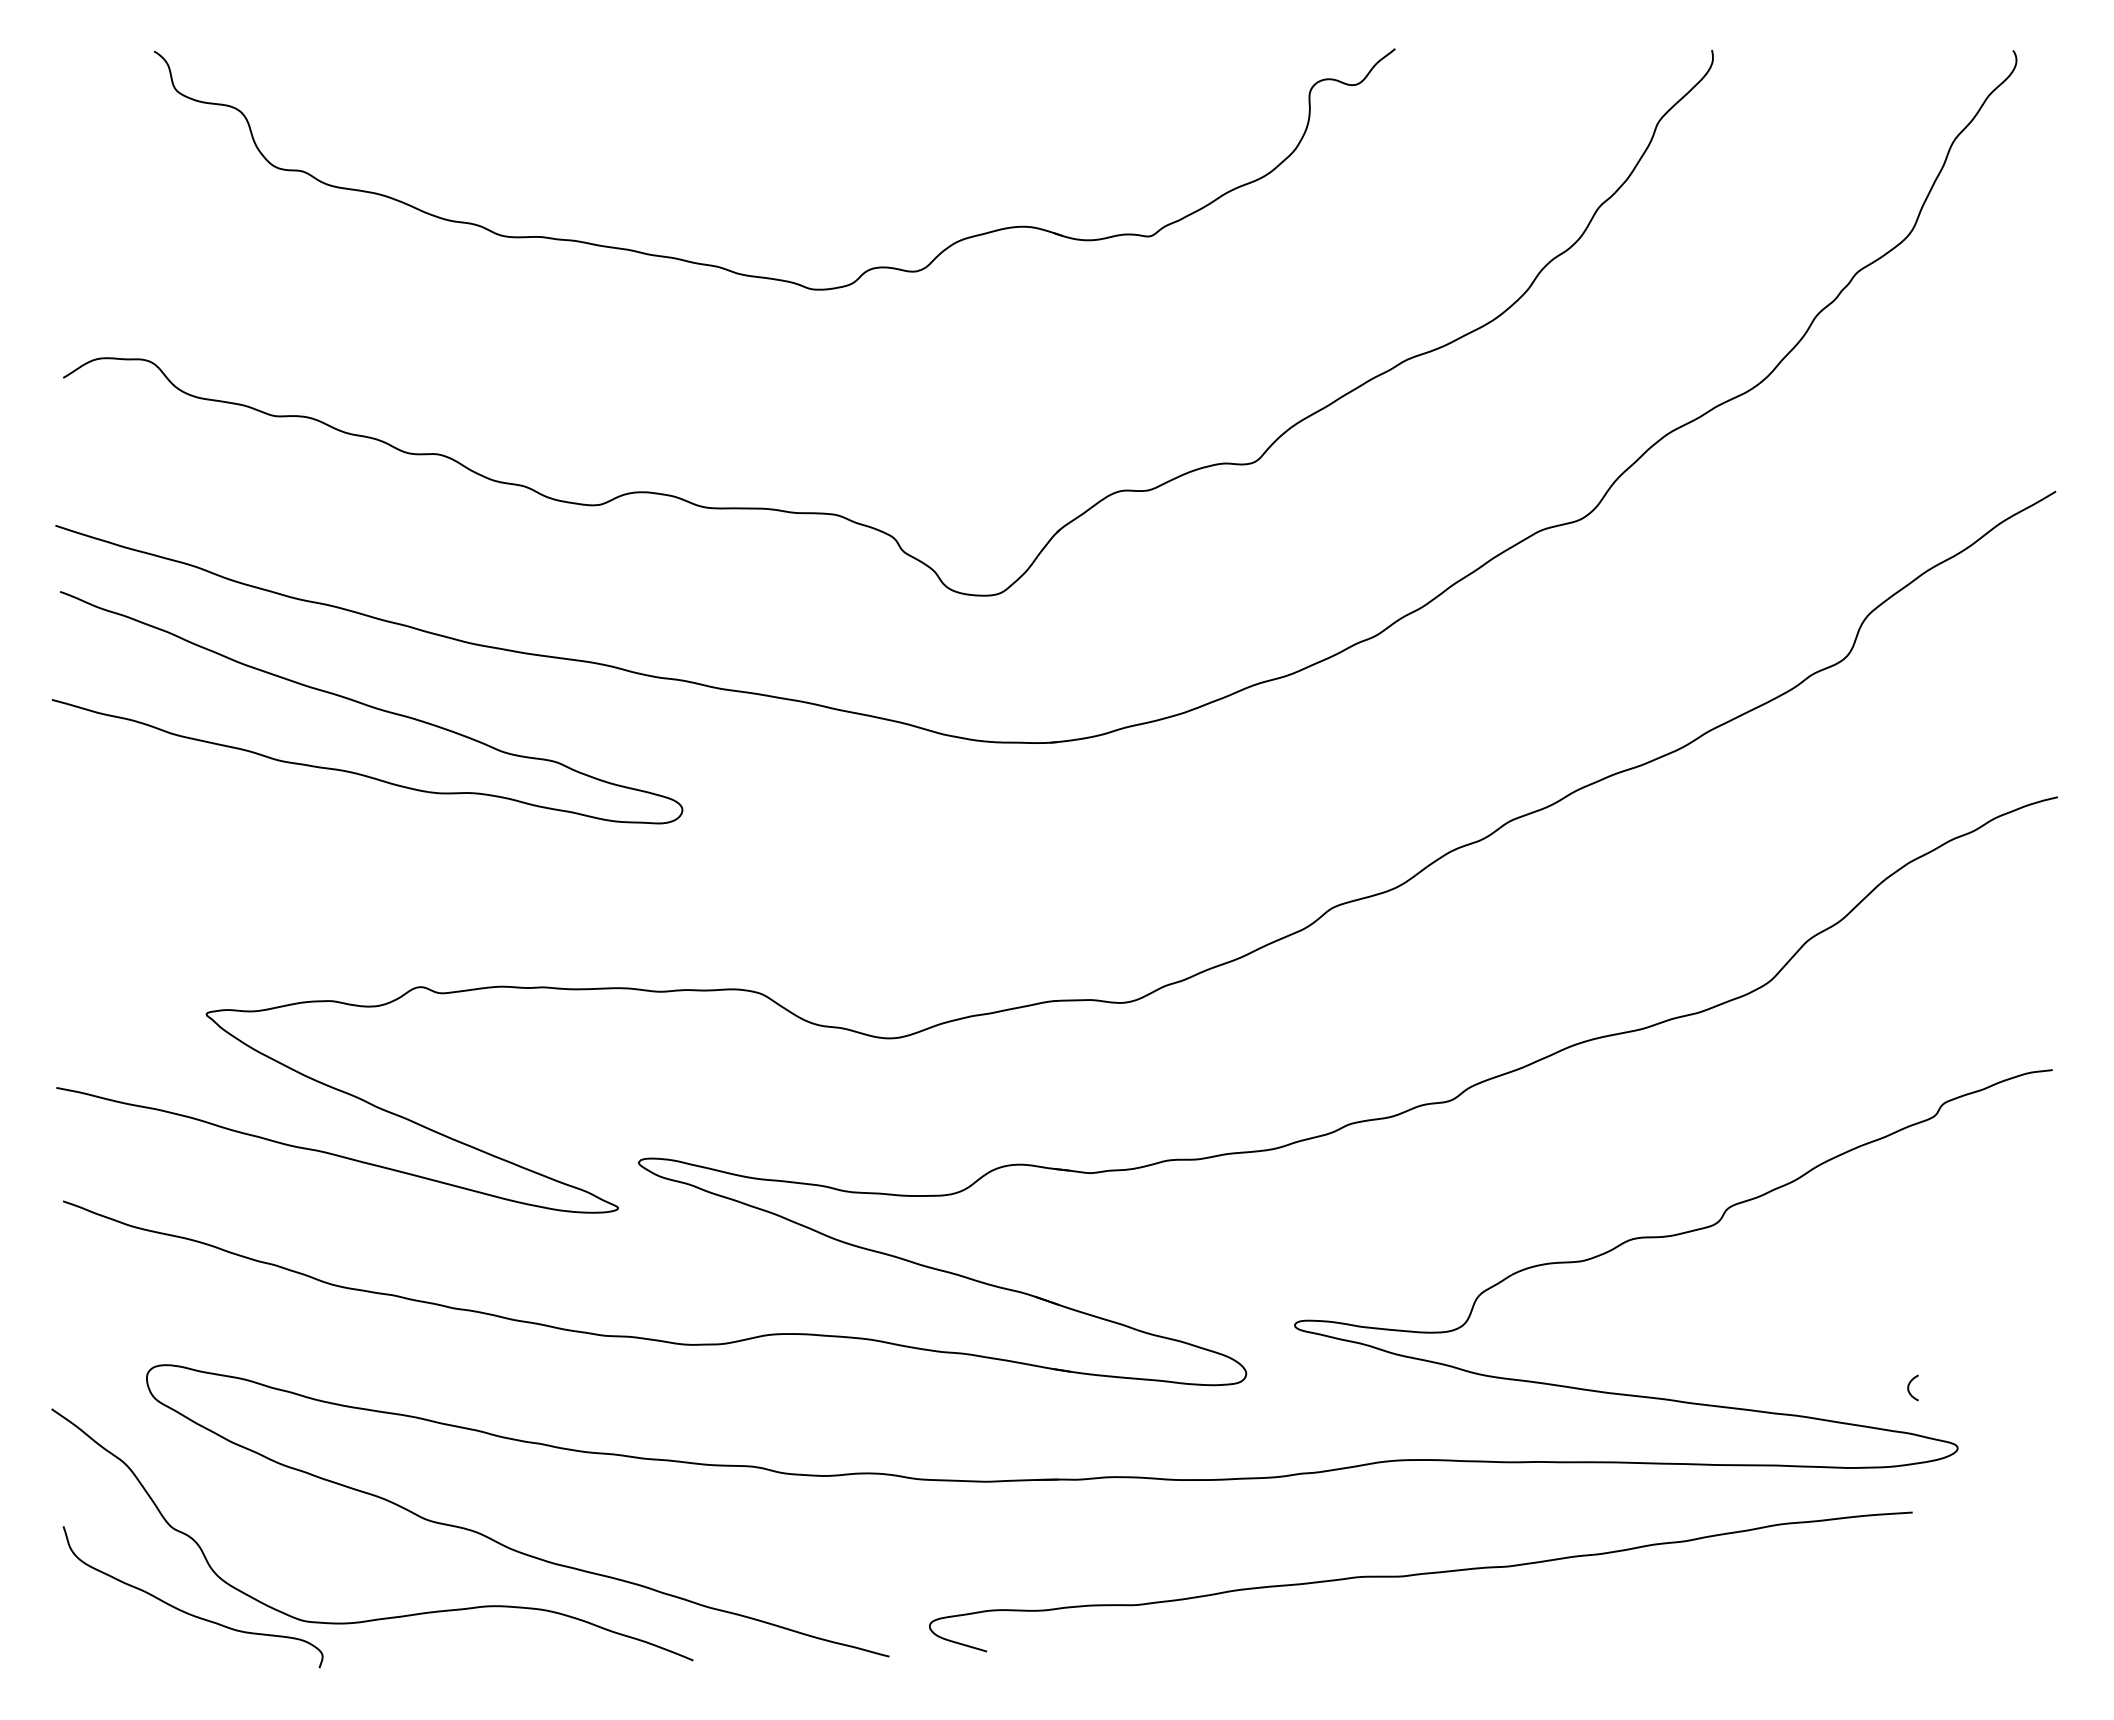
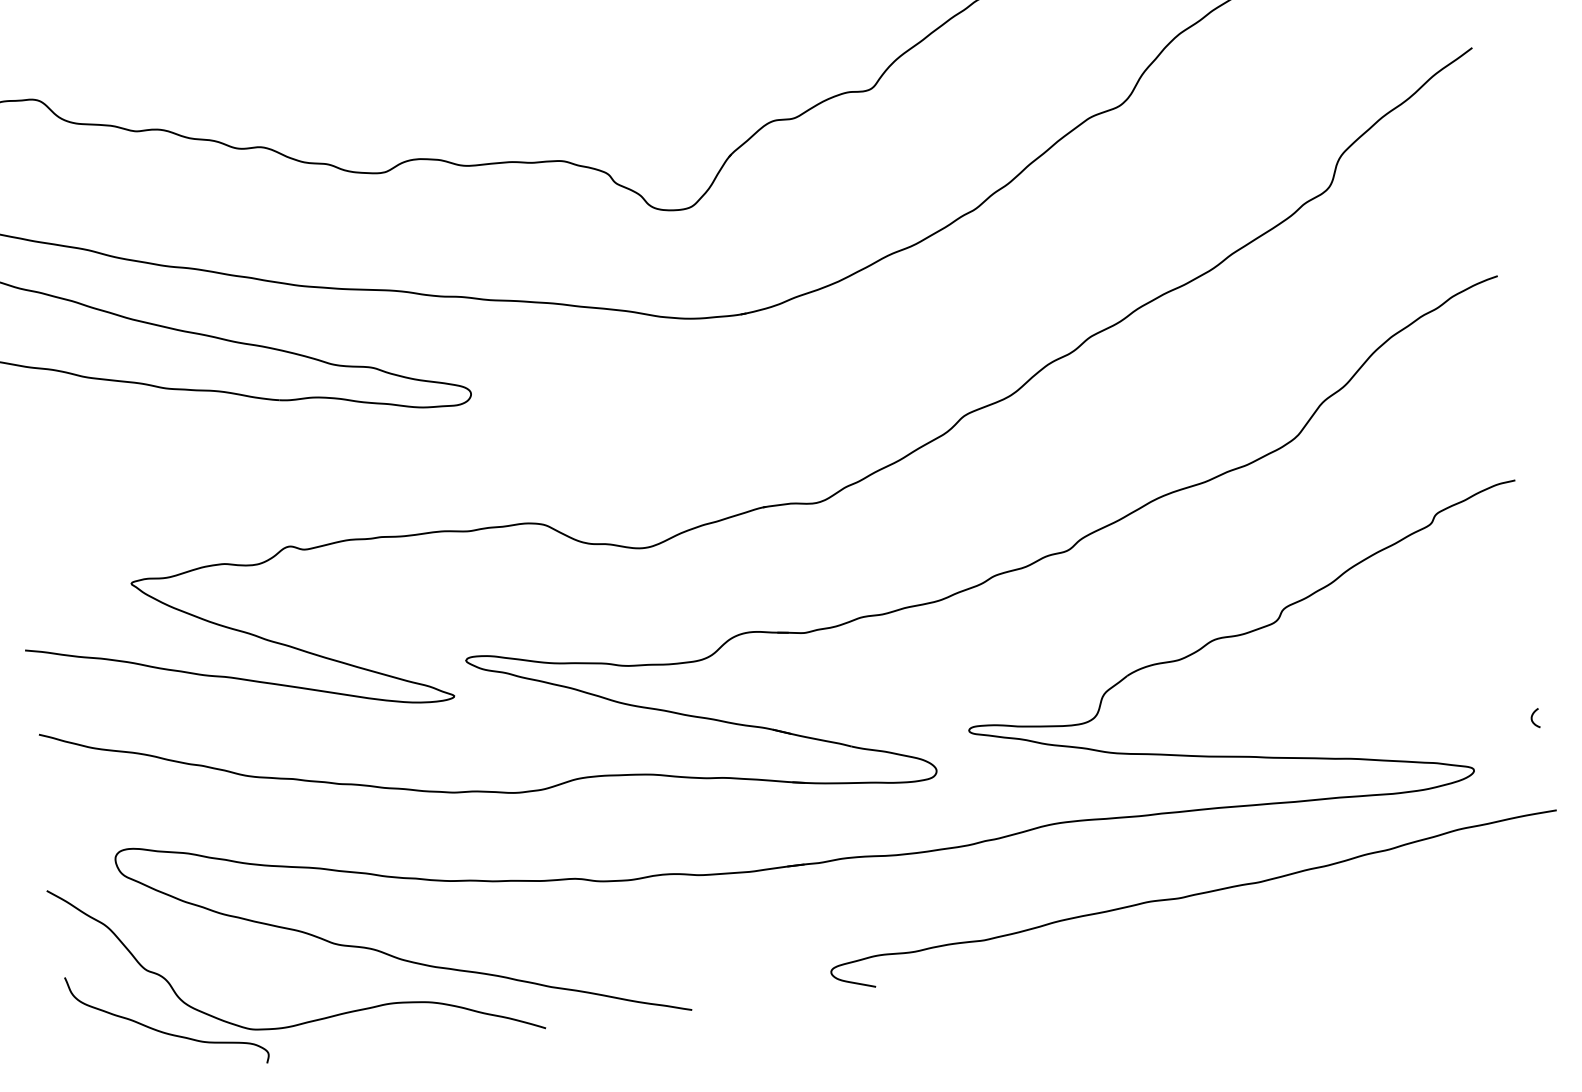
curve: (1909, 1387) -> (1532, 718), moved
curve: (1419, 1575) -> (1193, 896), moved

